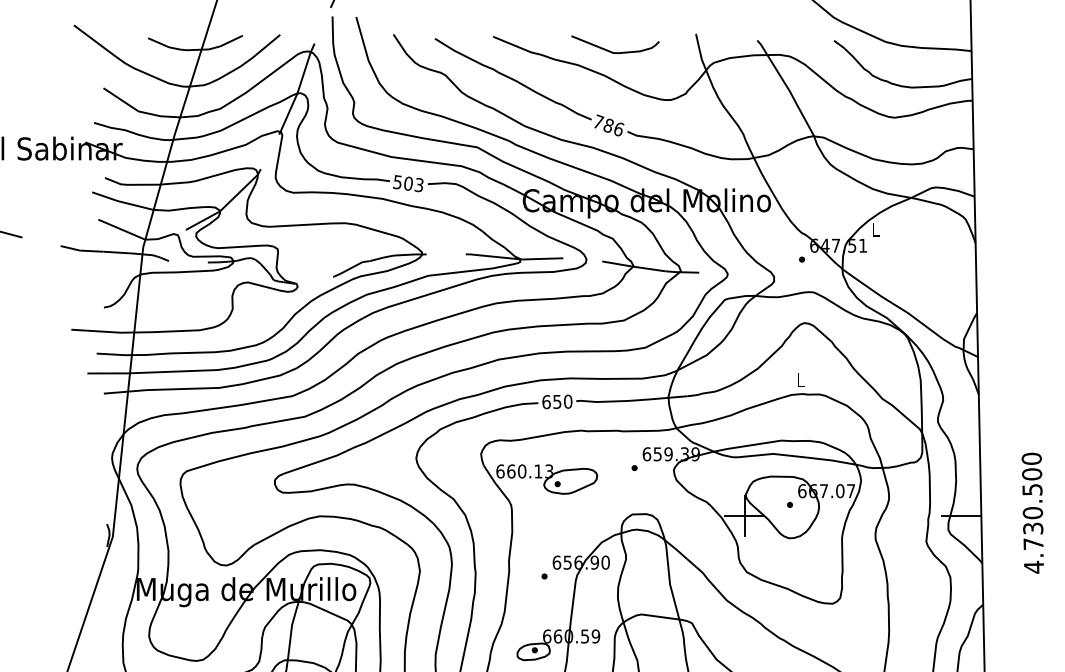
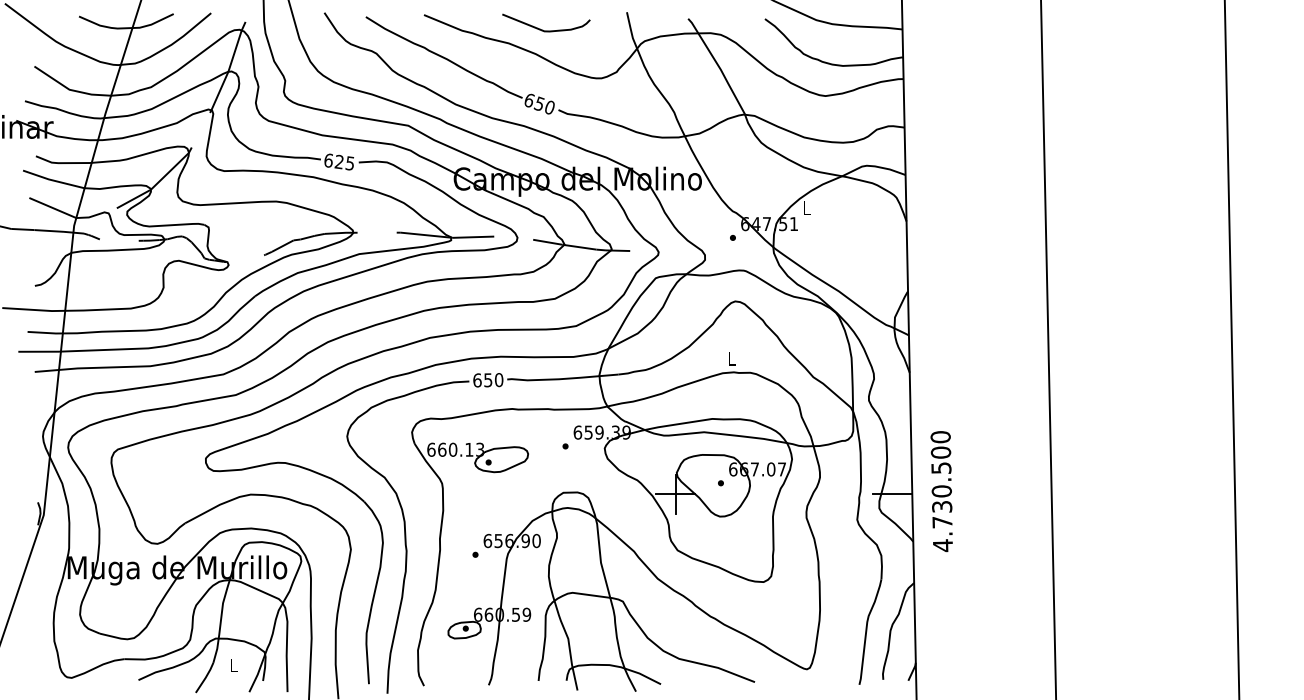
text: (608, 125) -> (539, 103), 786 -> 650
text: (407, 183) -> (338, 161), 503 -> 625
text: (1032, 513) -> (941, 491), moved

